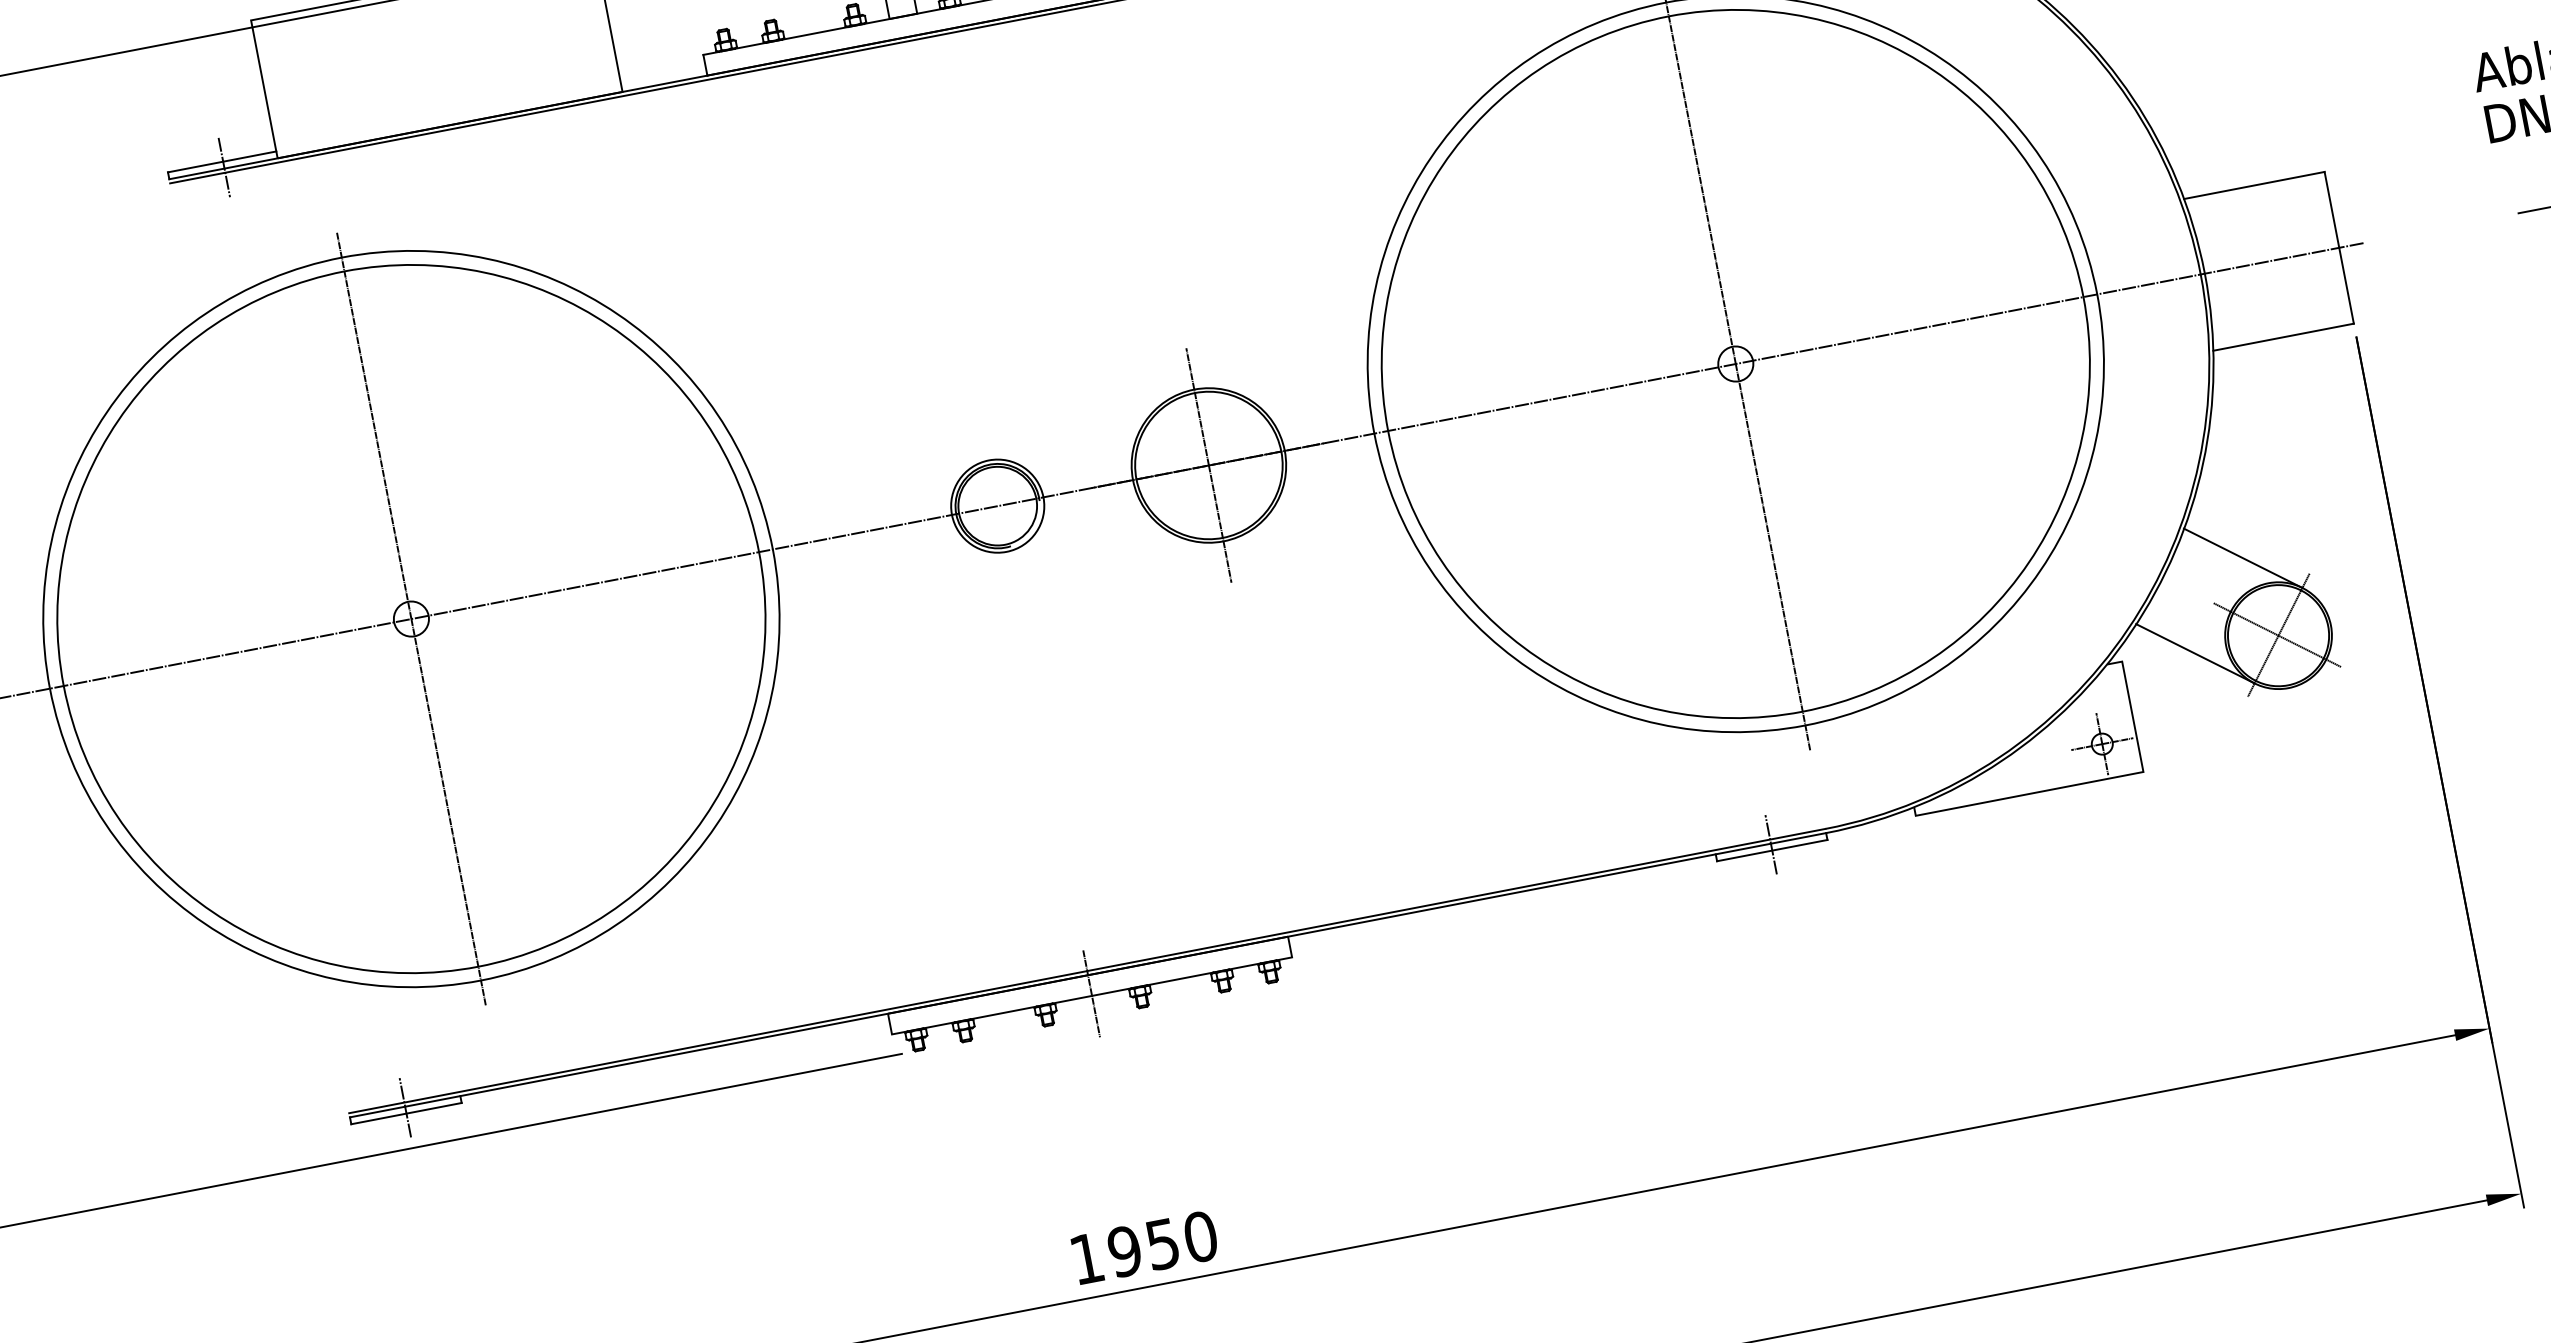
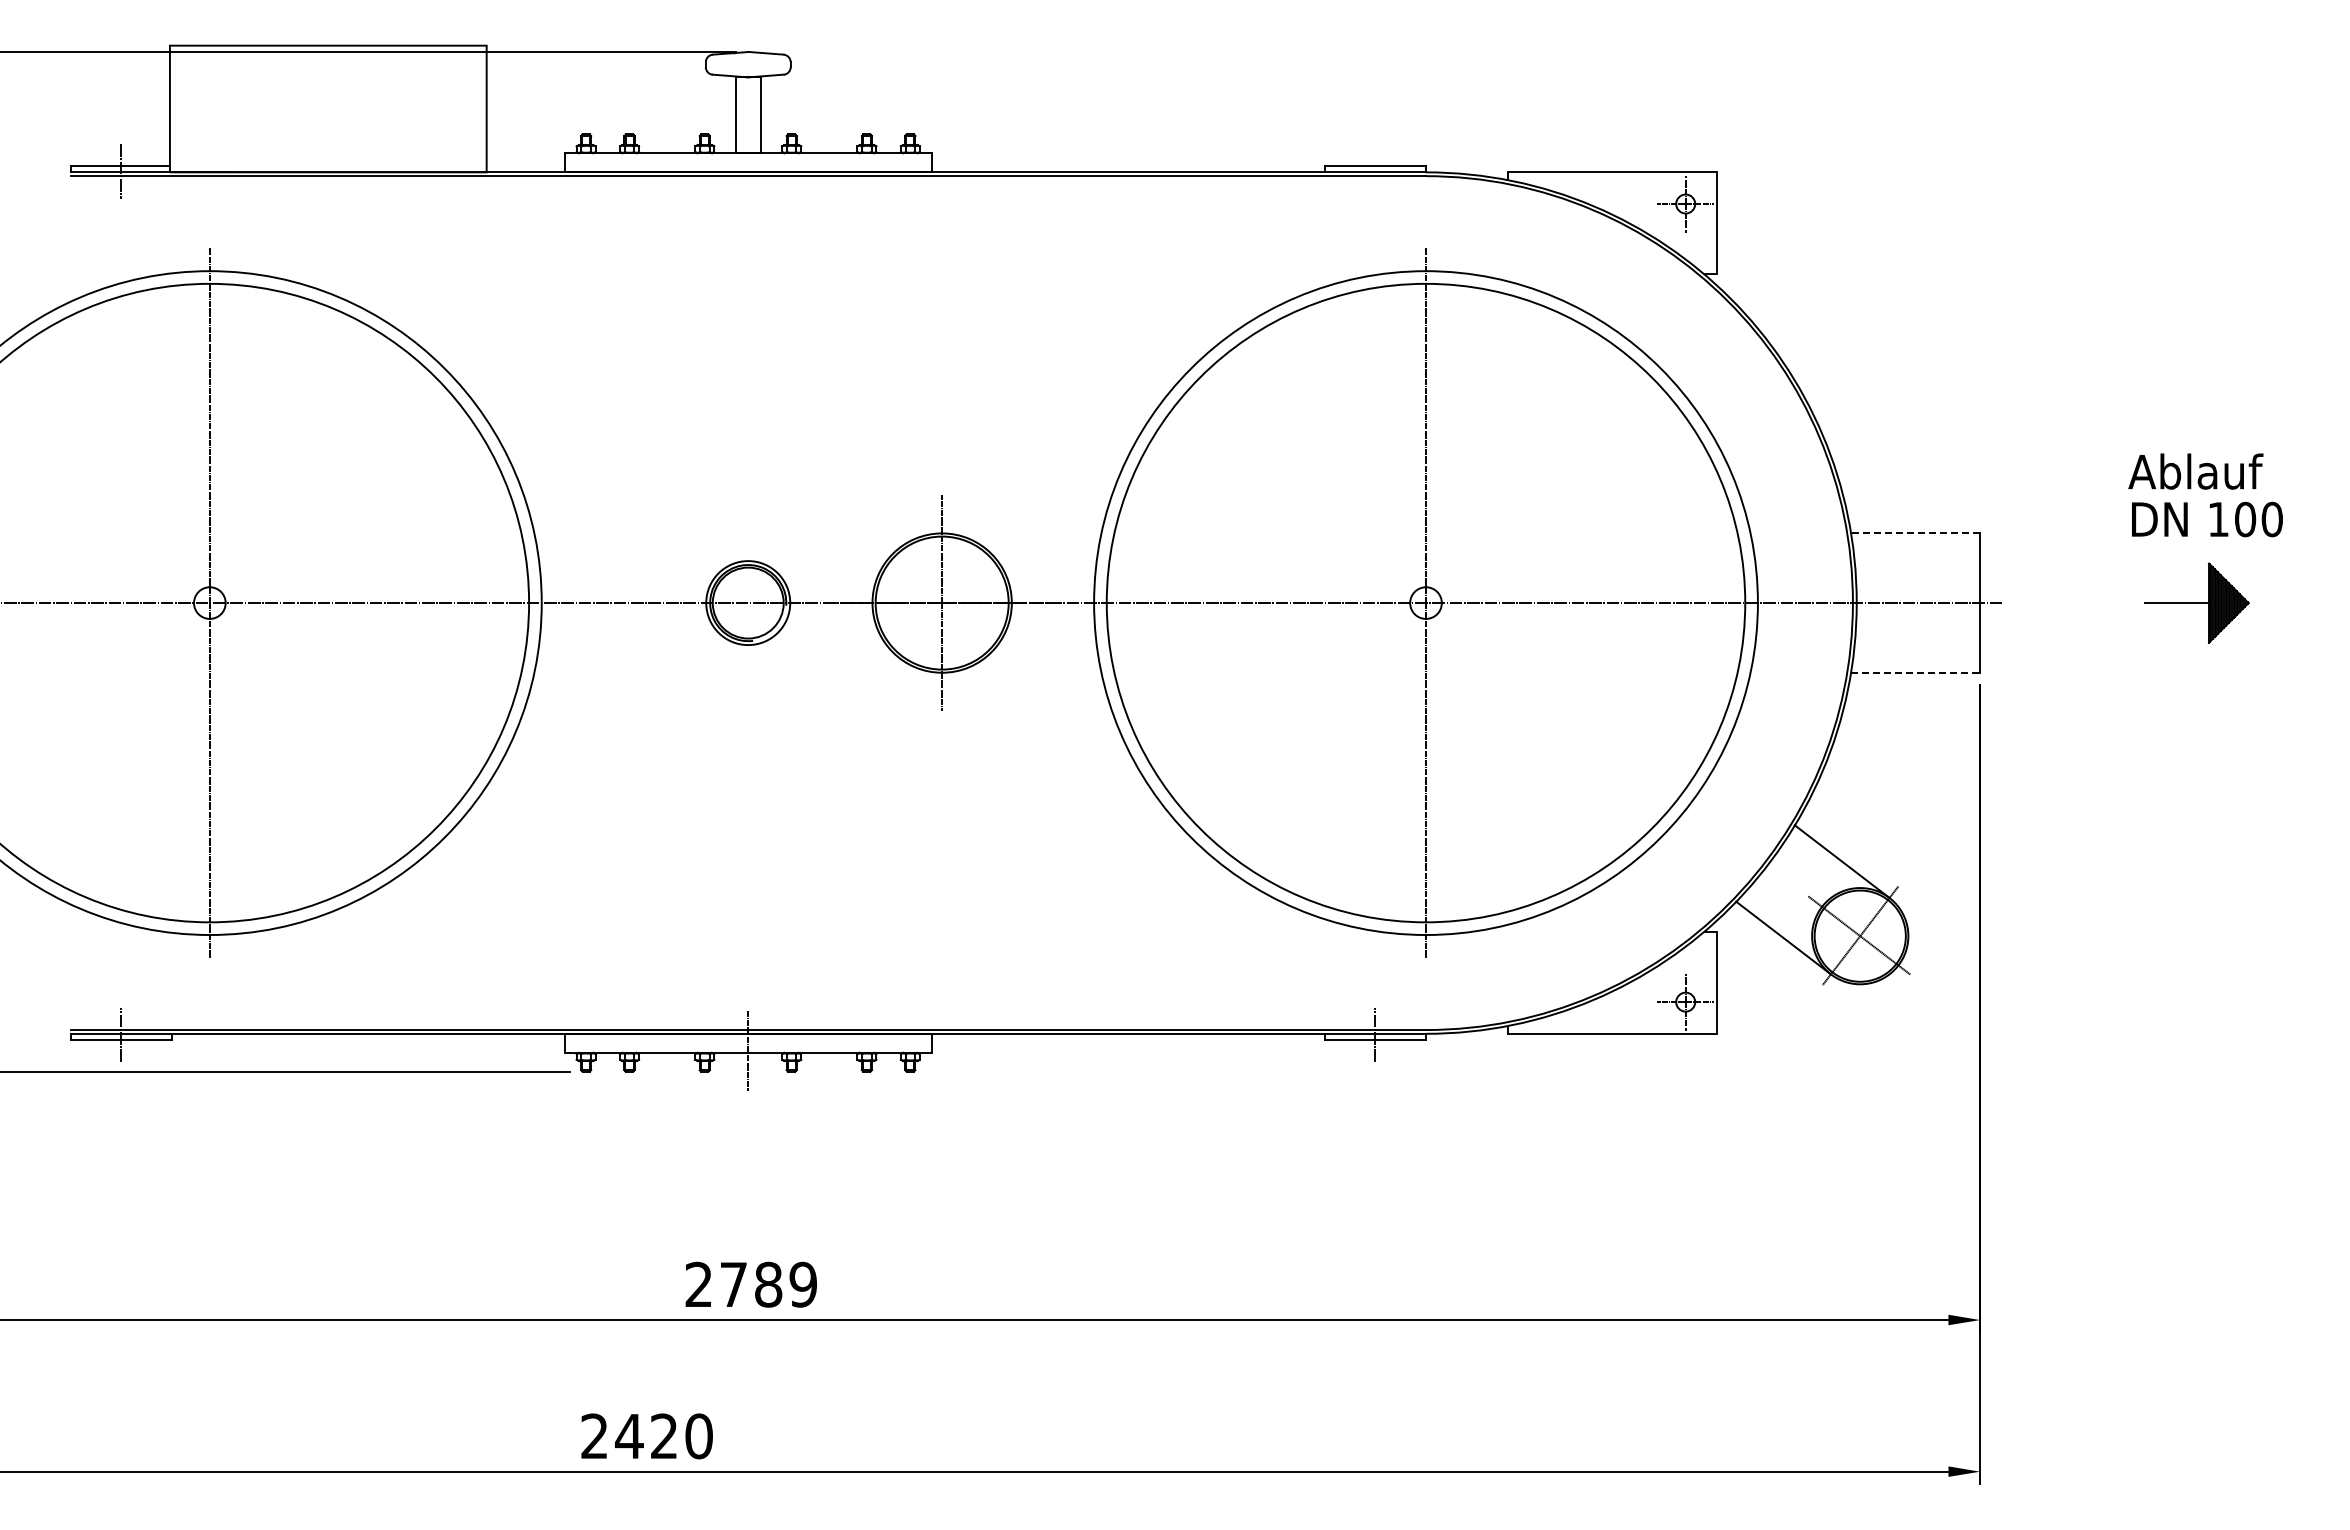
line: (2254, 185) -> (1915, 533), solid -> dashed
line: (2283, 336) -> (1915, 672), solid -> dashed
text: (1144, 1247) -> (751, 1284), 1950 -> 2789

